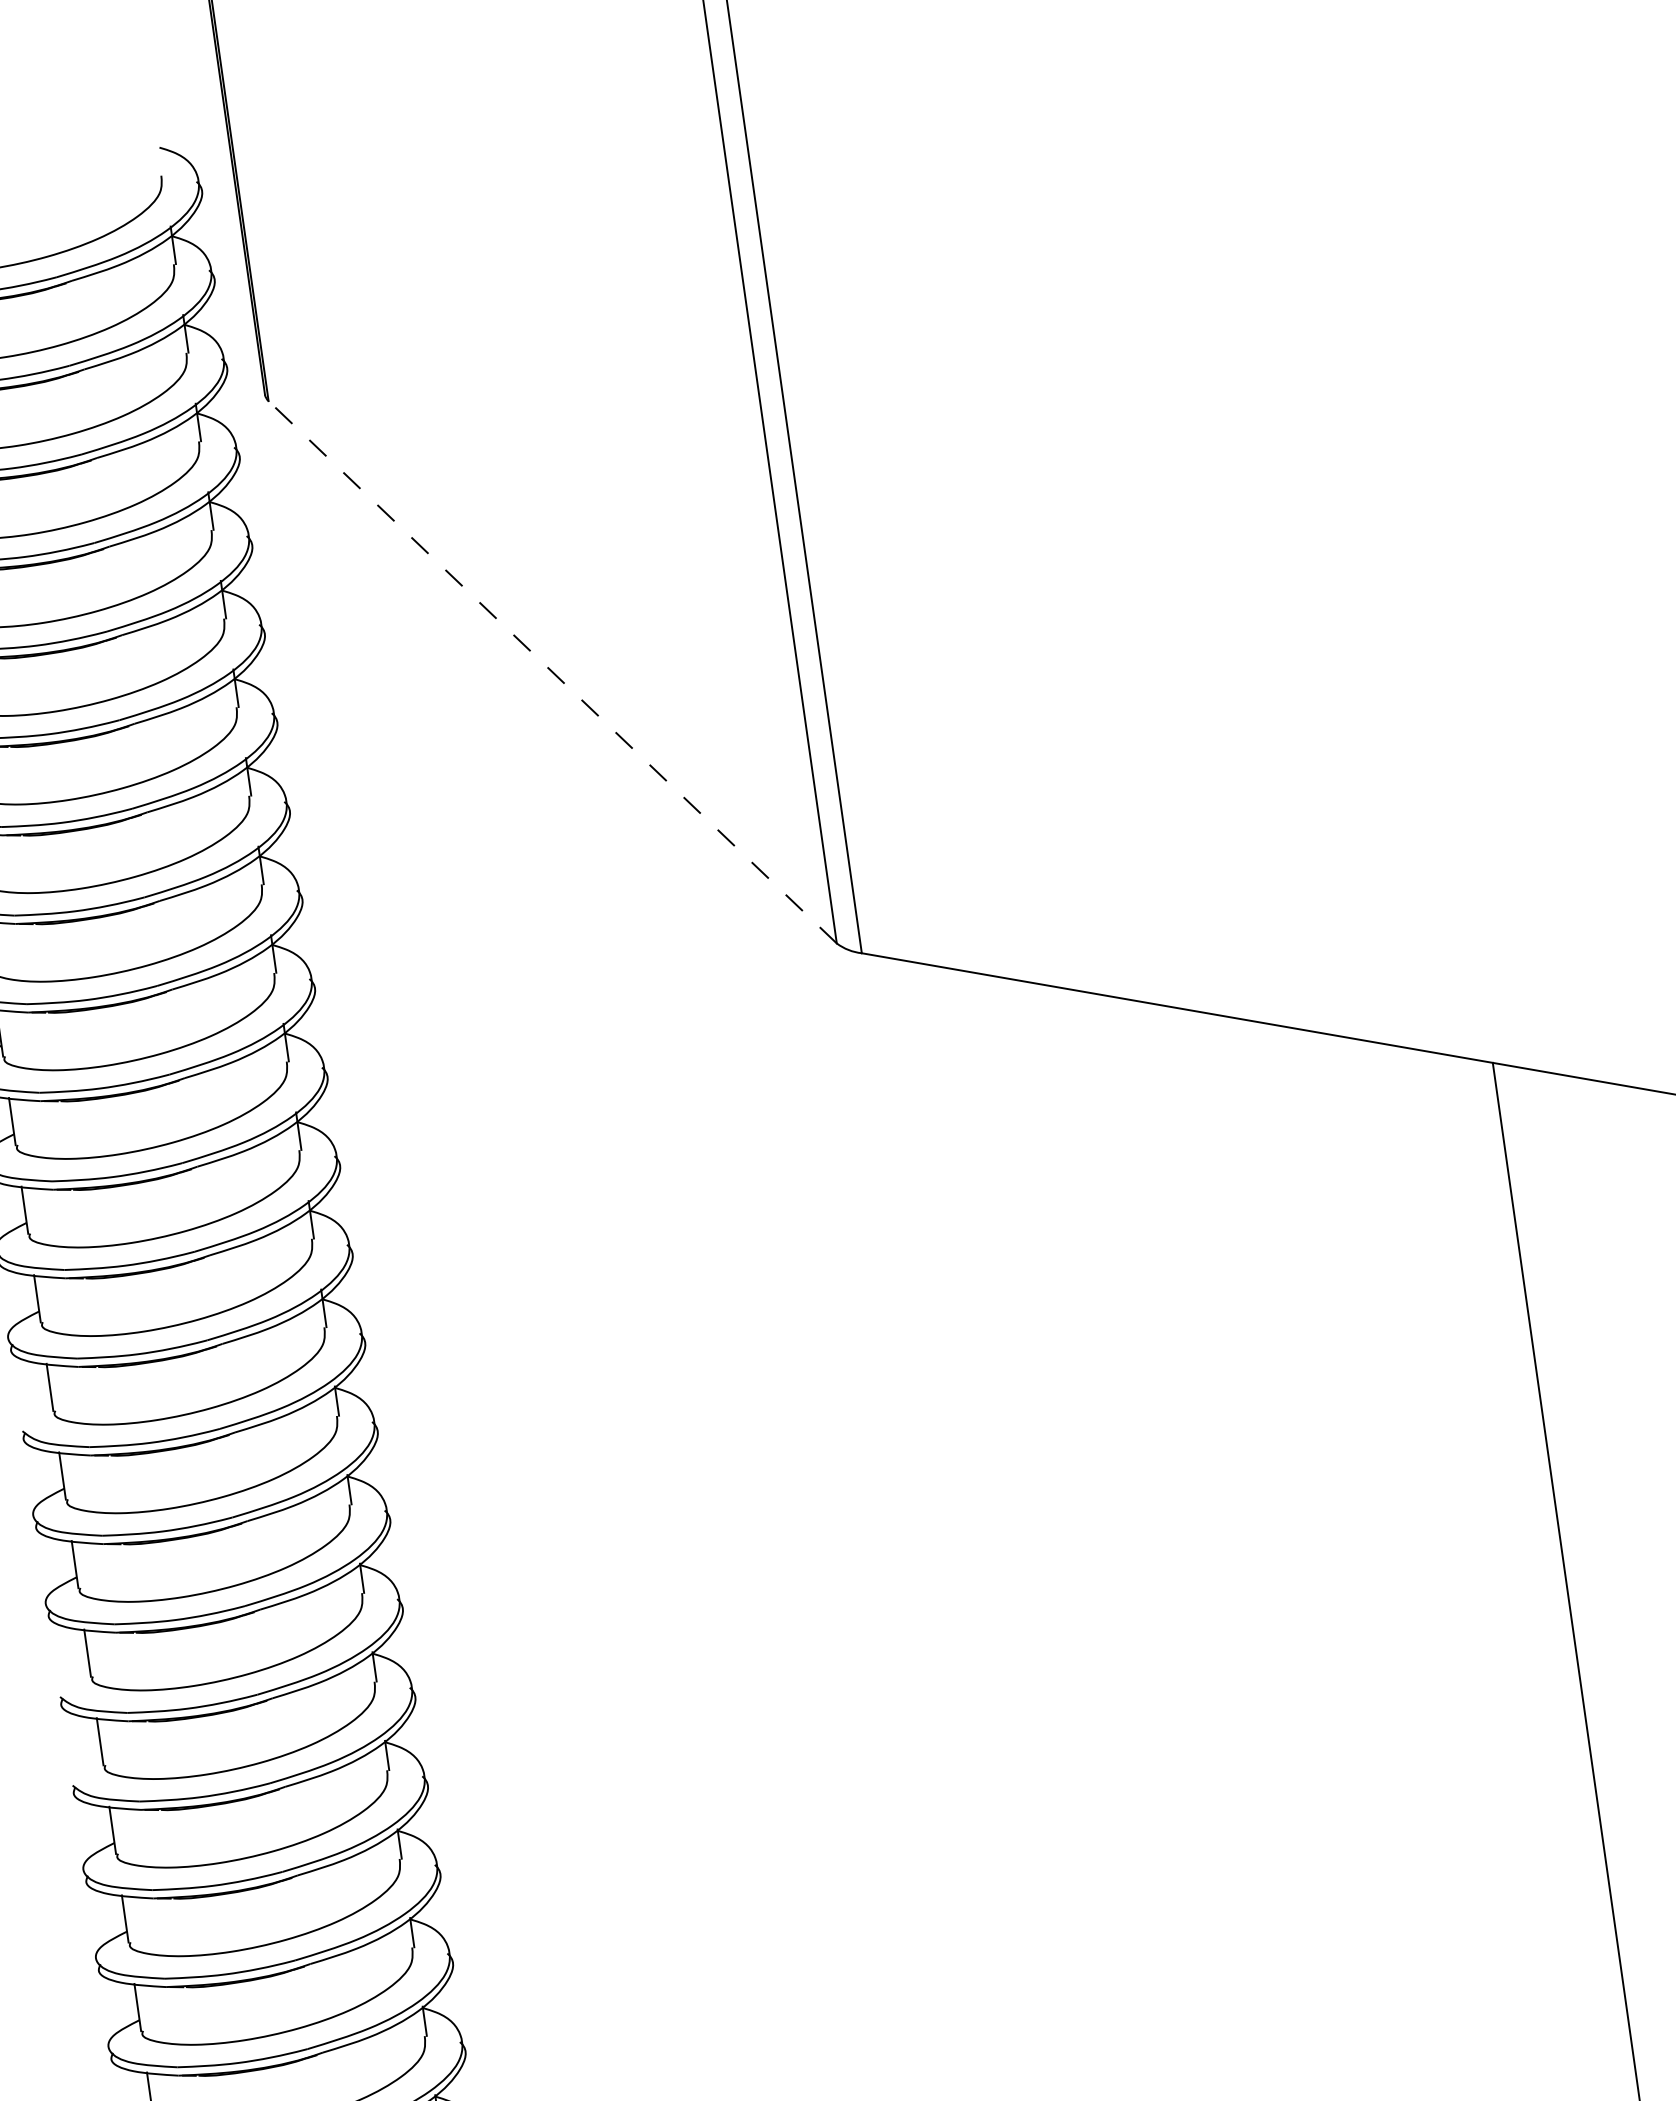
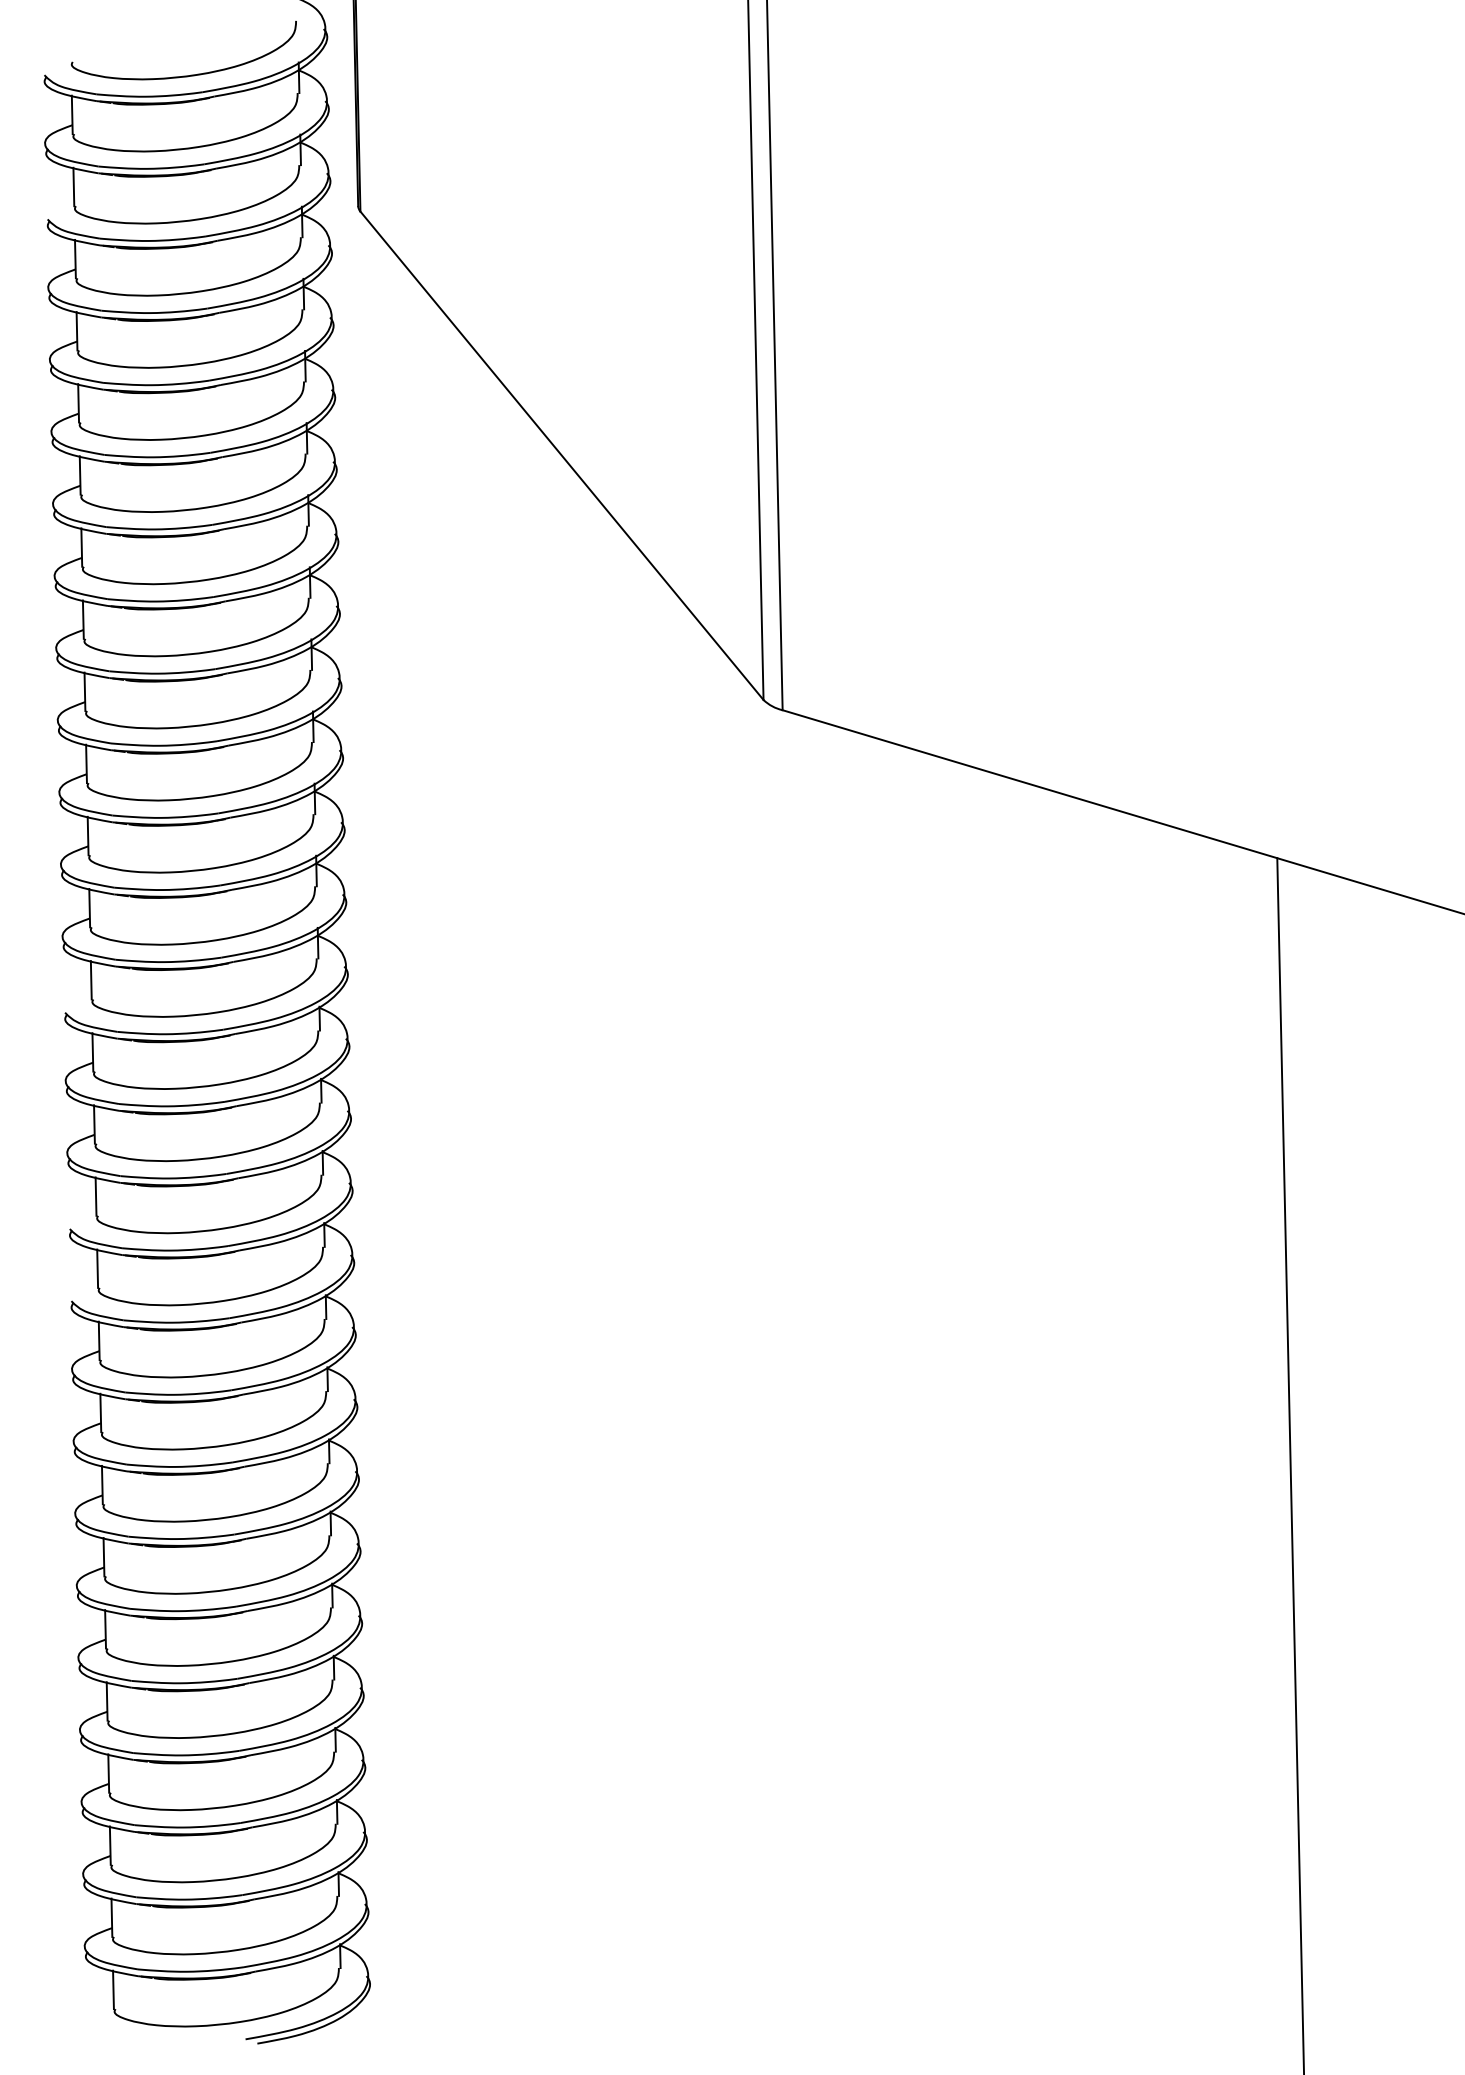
line: (553, 671) -> (562, 455), dashed -> solid

